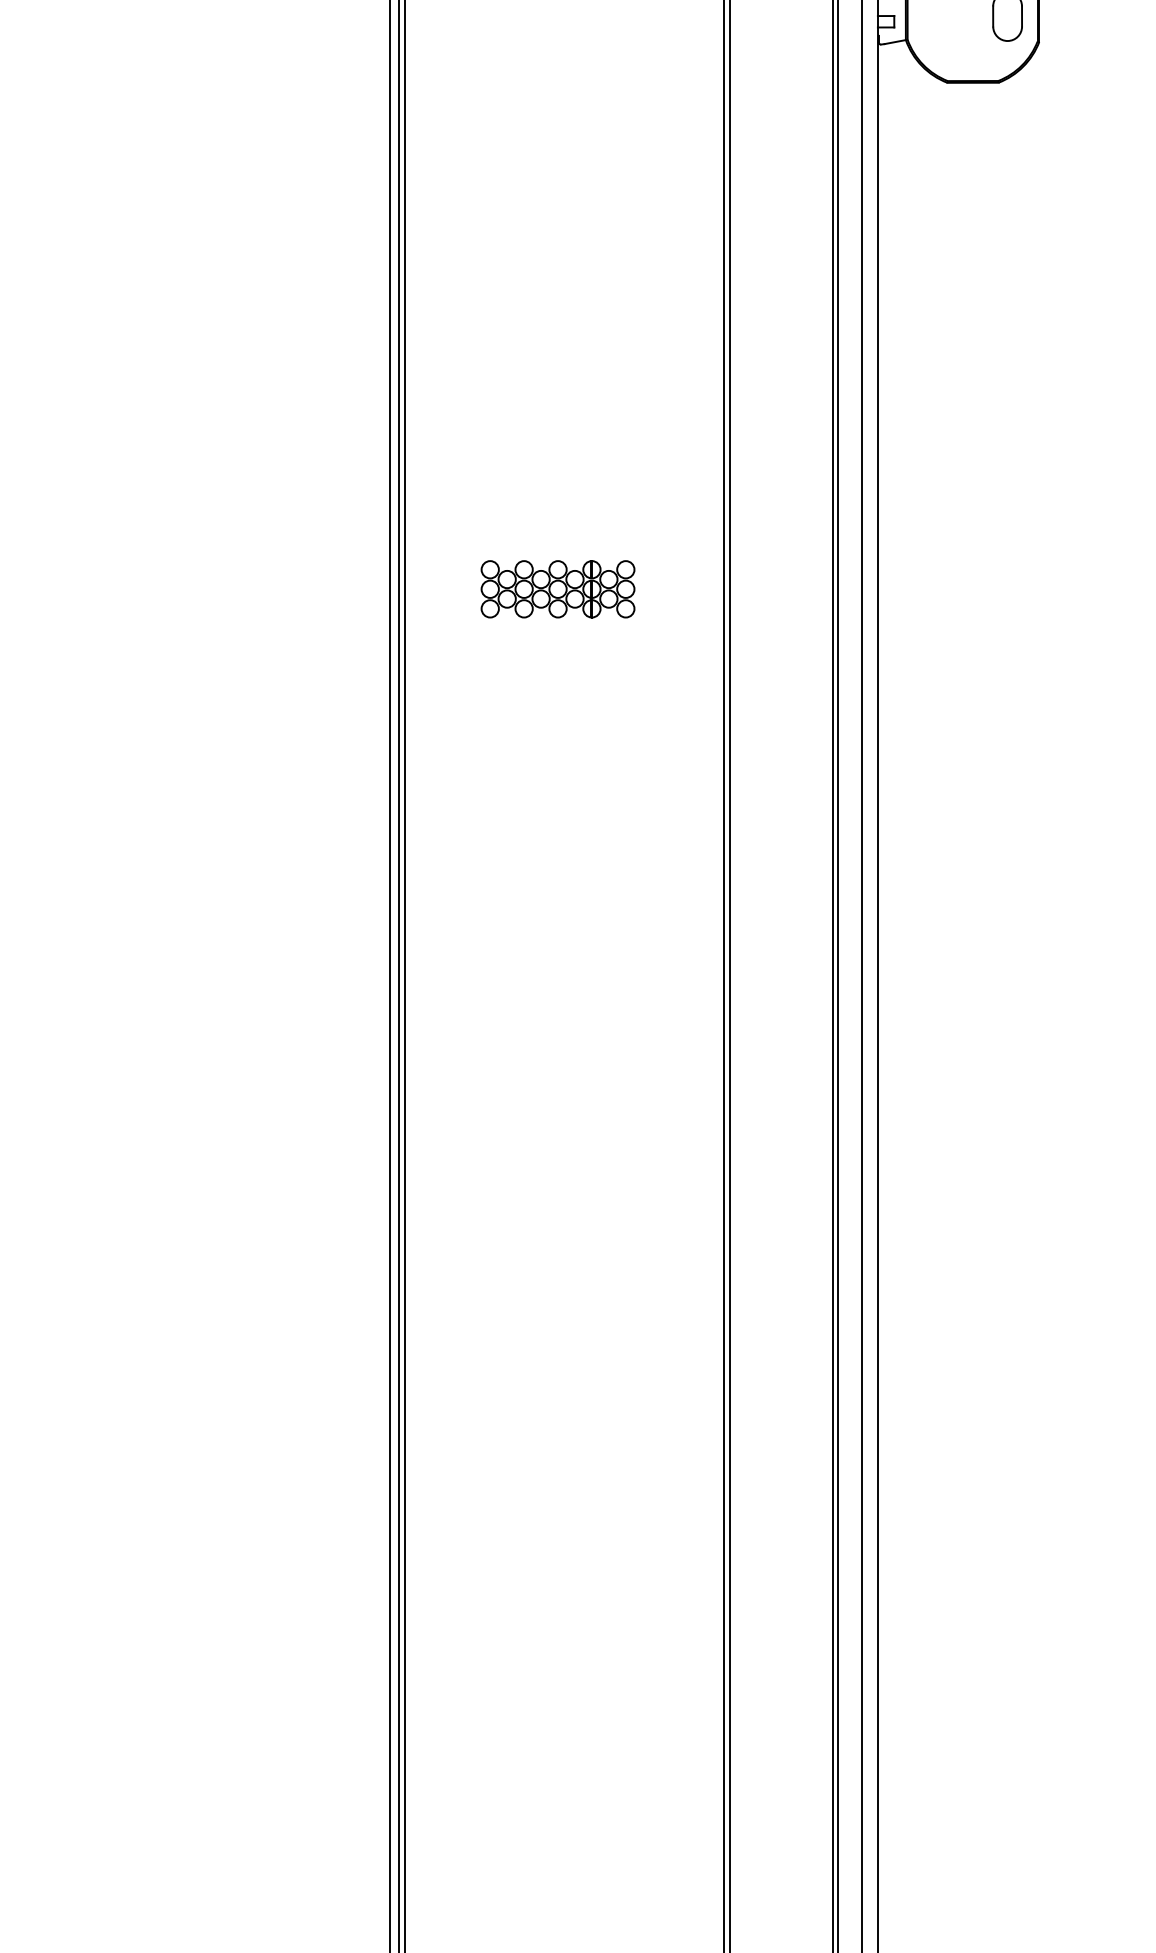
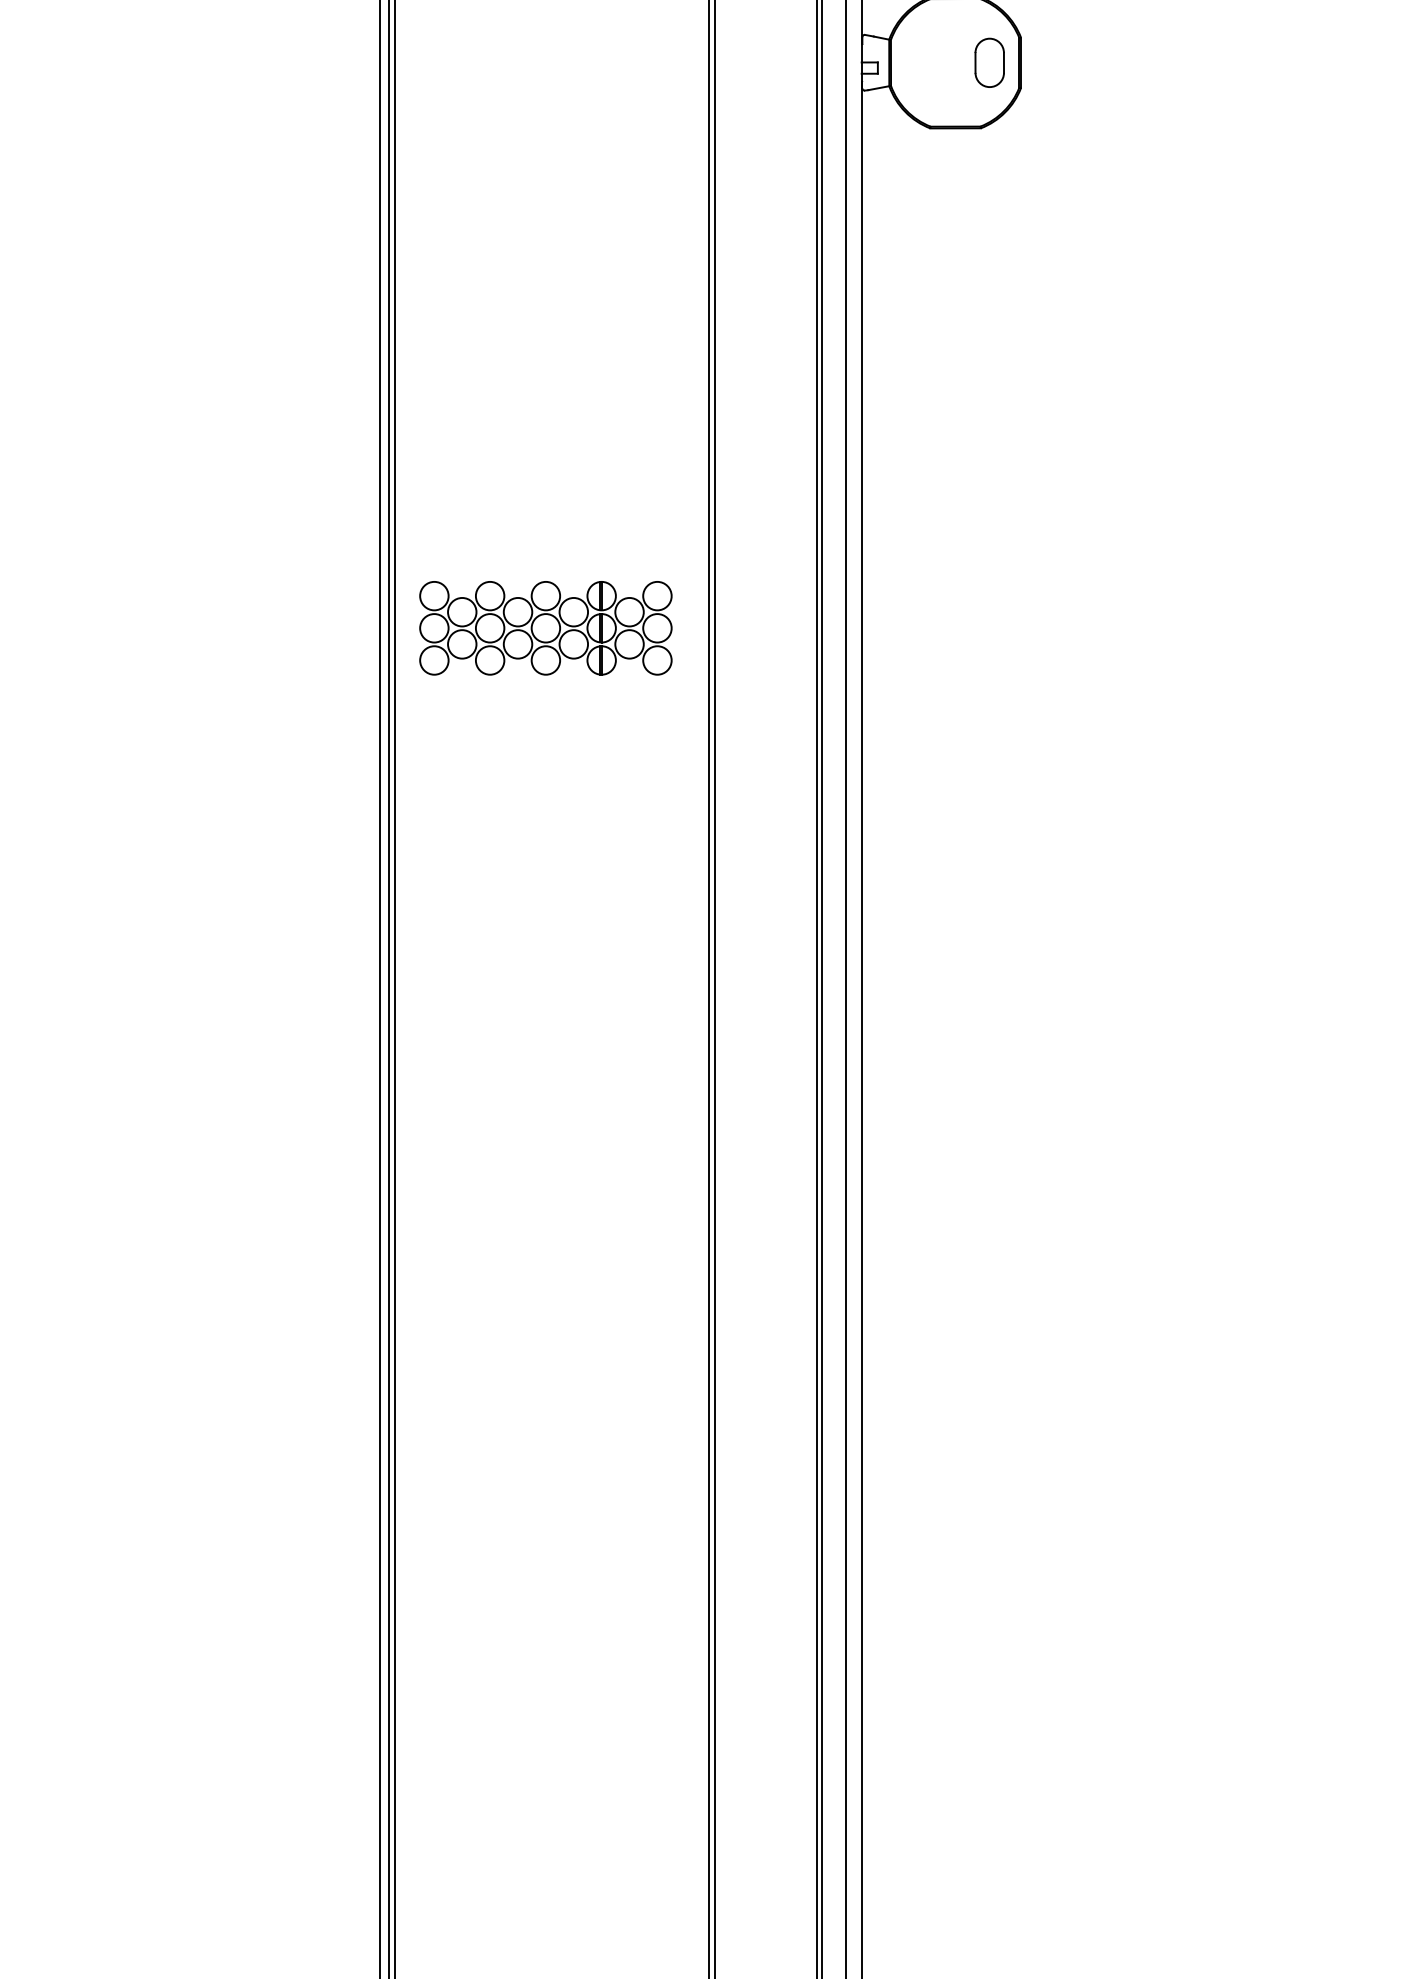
part: (557, 589) -> (545, 628), size x1.67

